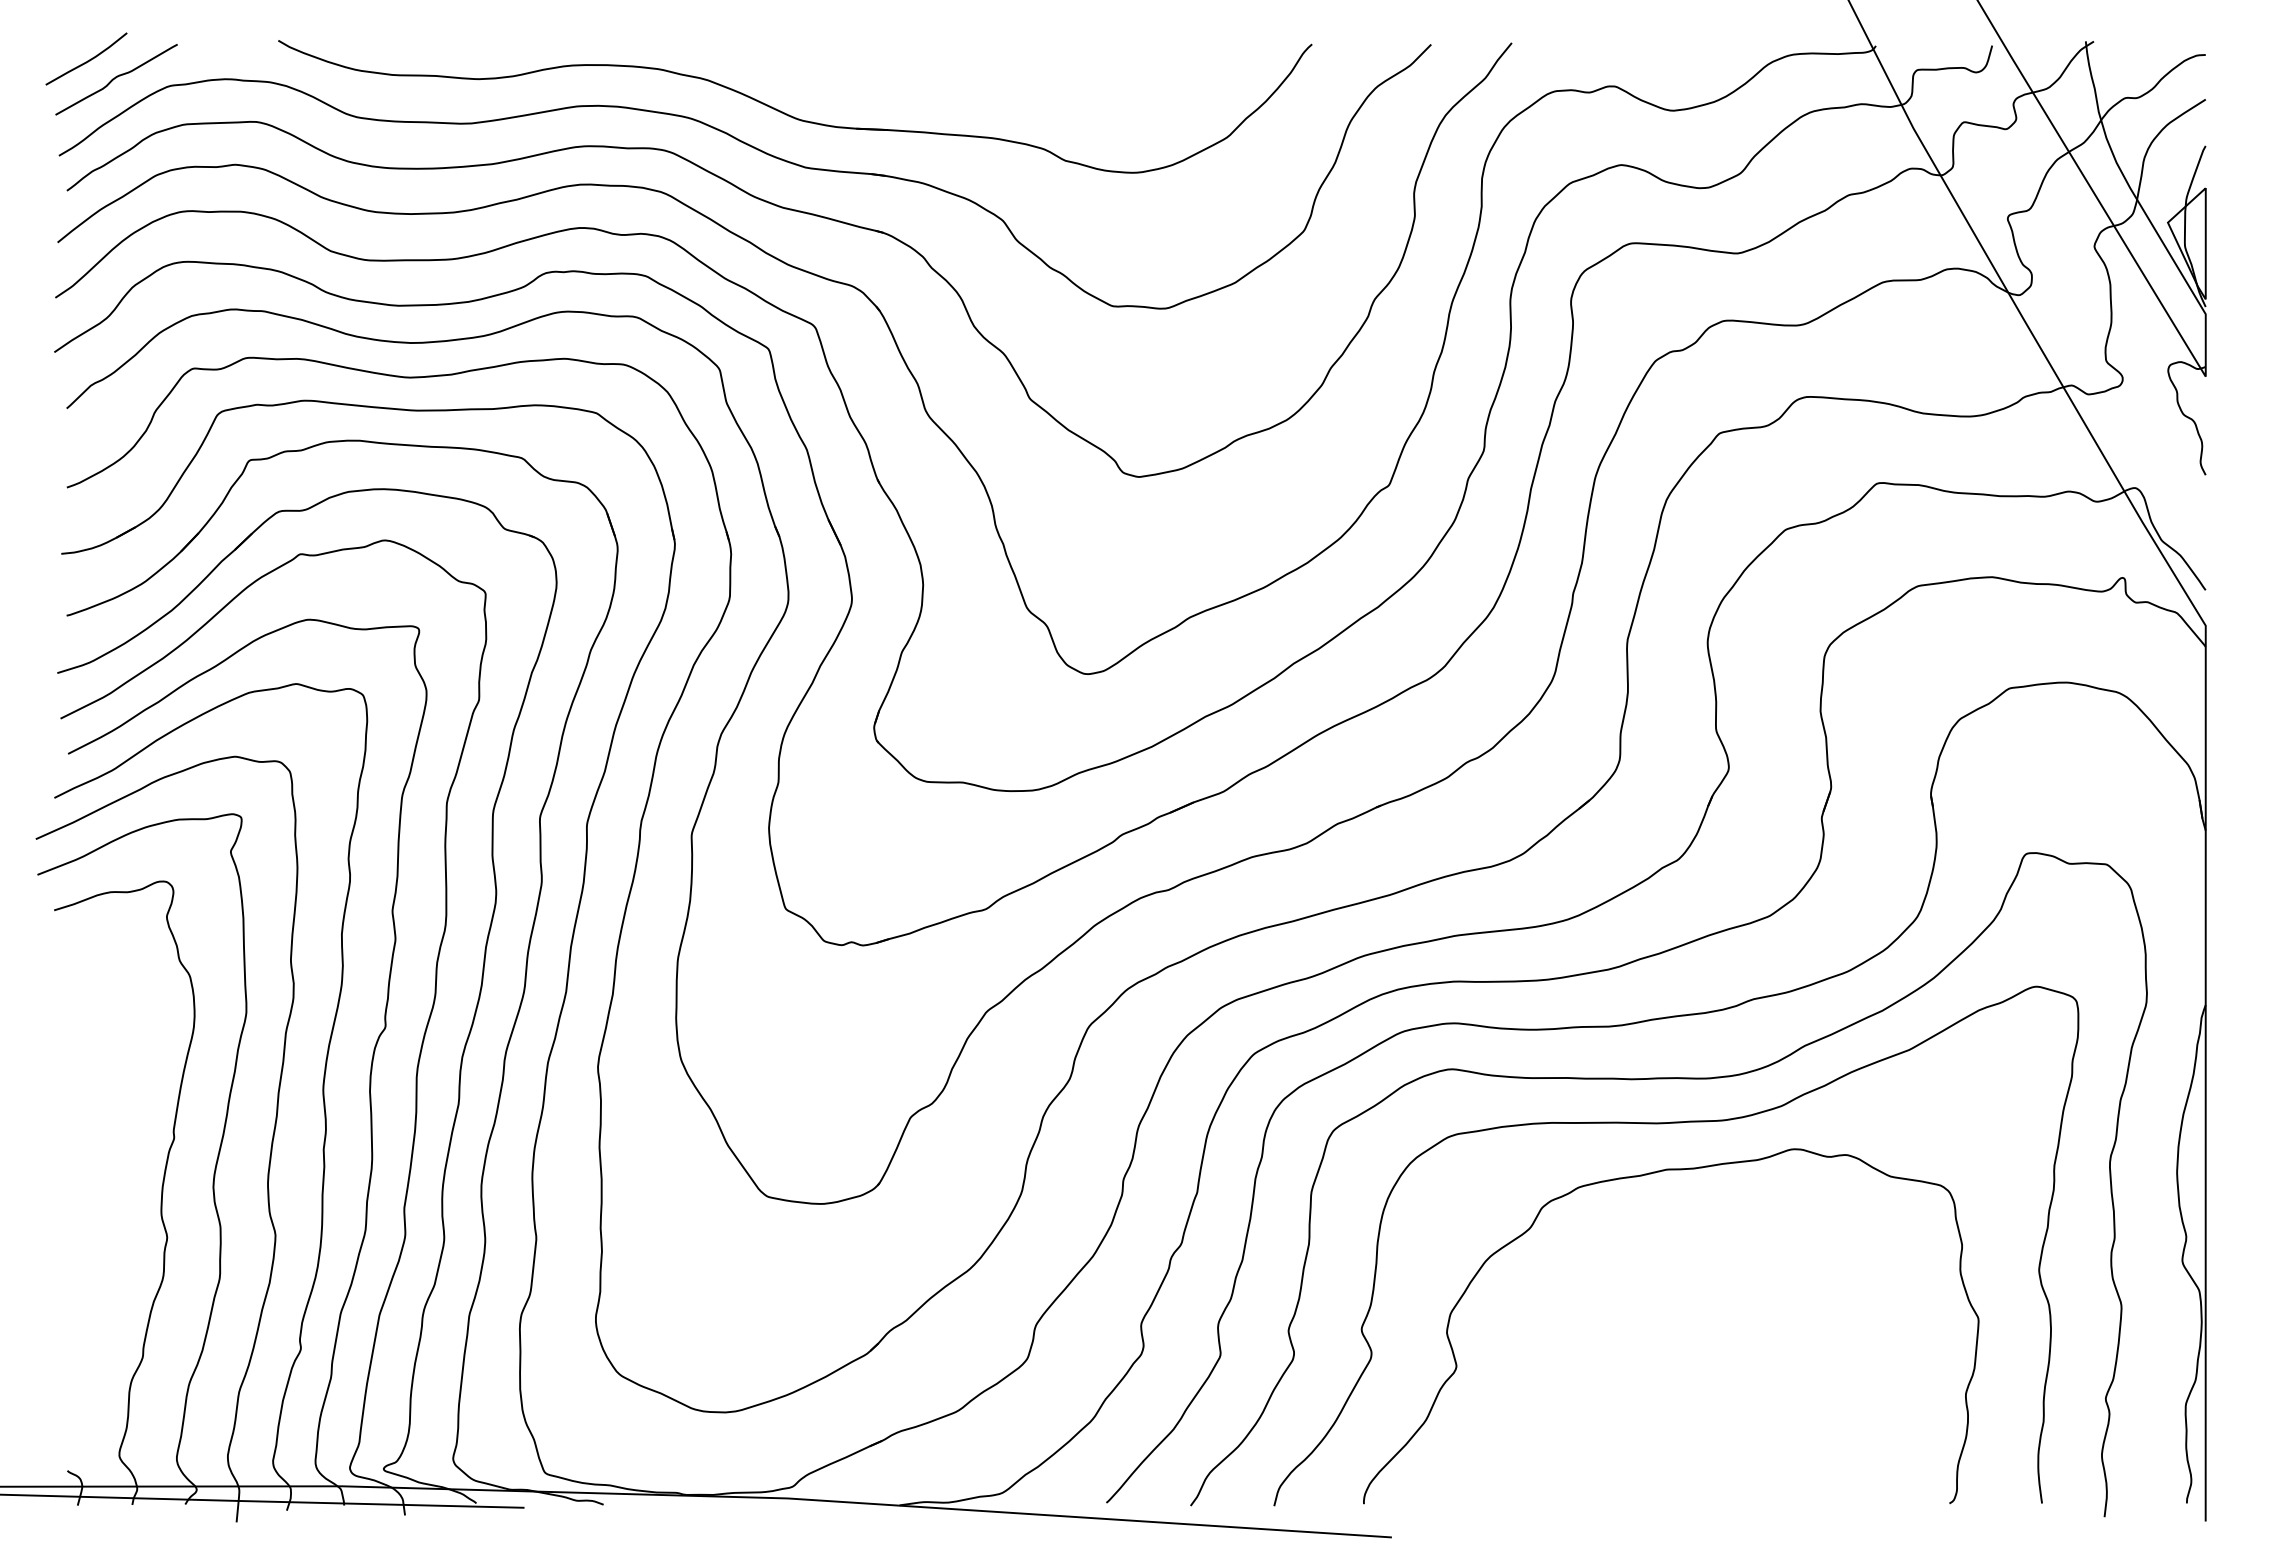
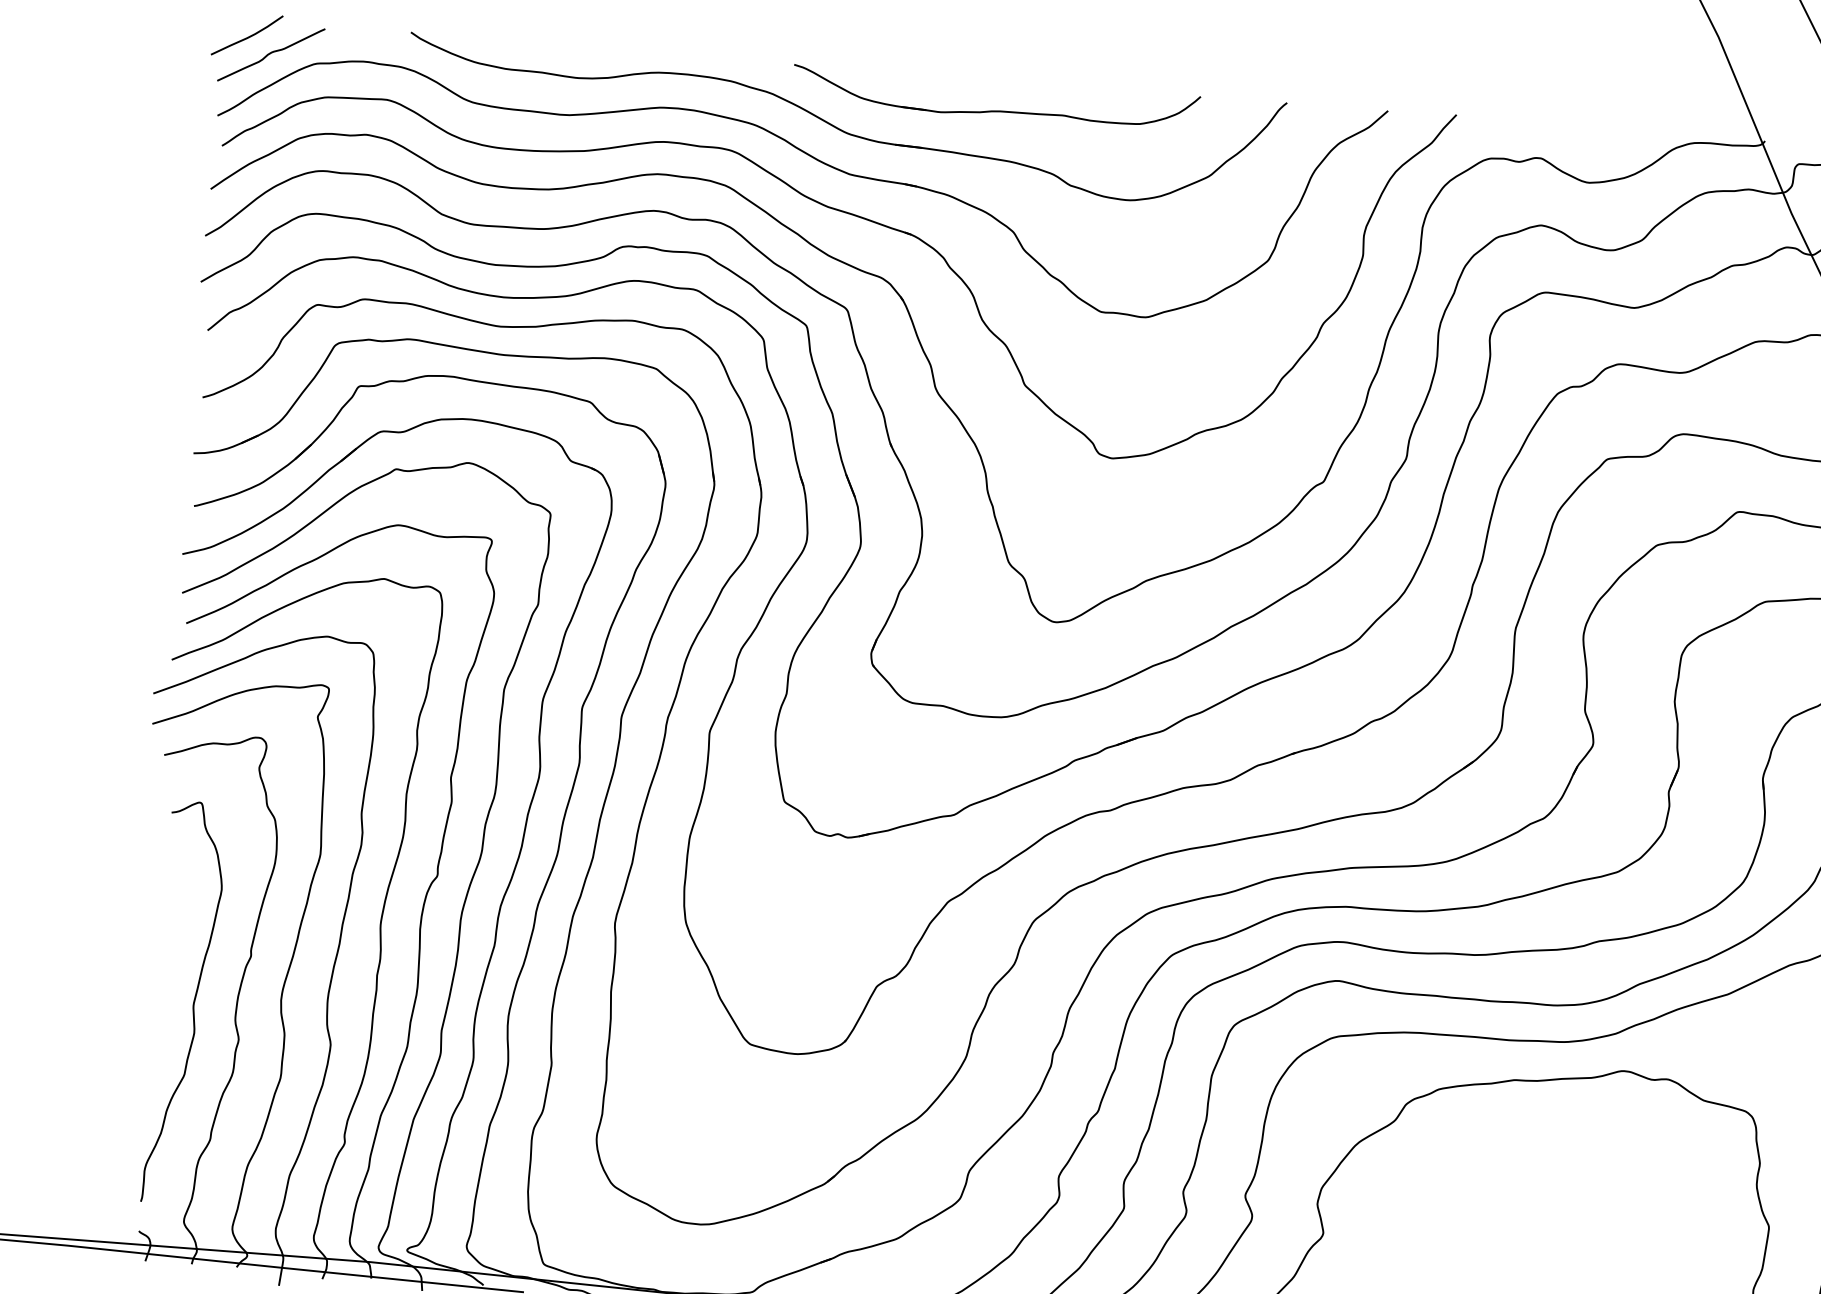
part: (970, 79) -> (995, 110), added
curve: (110, 1199) -> (193, 1003), added

